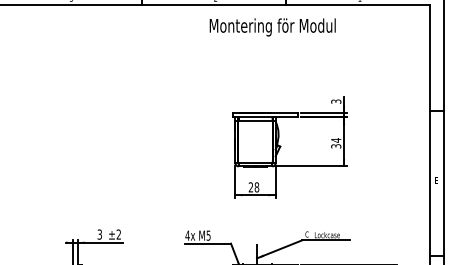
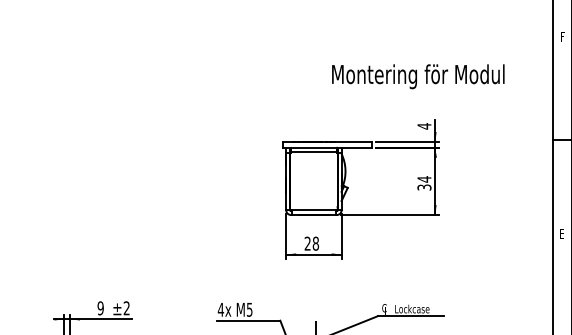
text: (272, 27) -> (417, 76), moved
text: (336, 101) -> (424, 126), 3 -> 4
text: (99, 234) -> (100, 308), 3 -> 9

